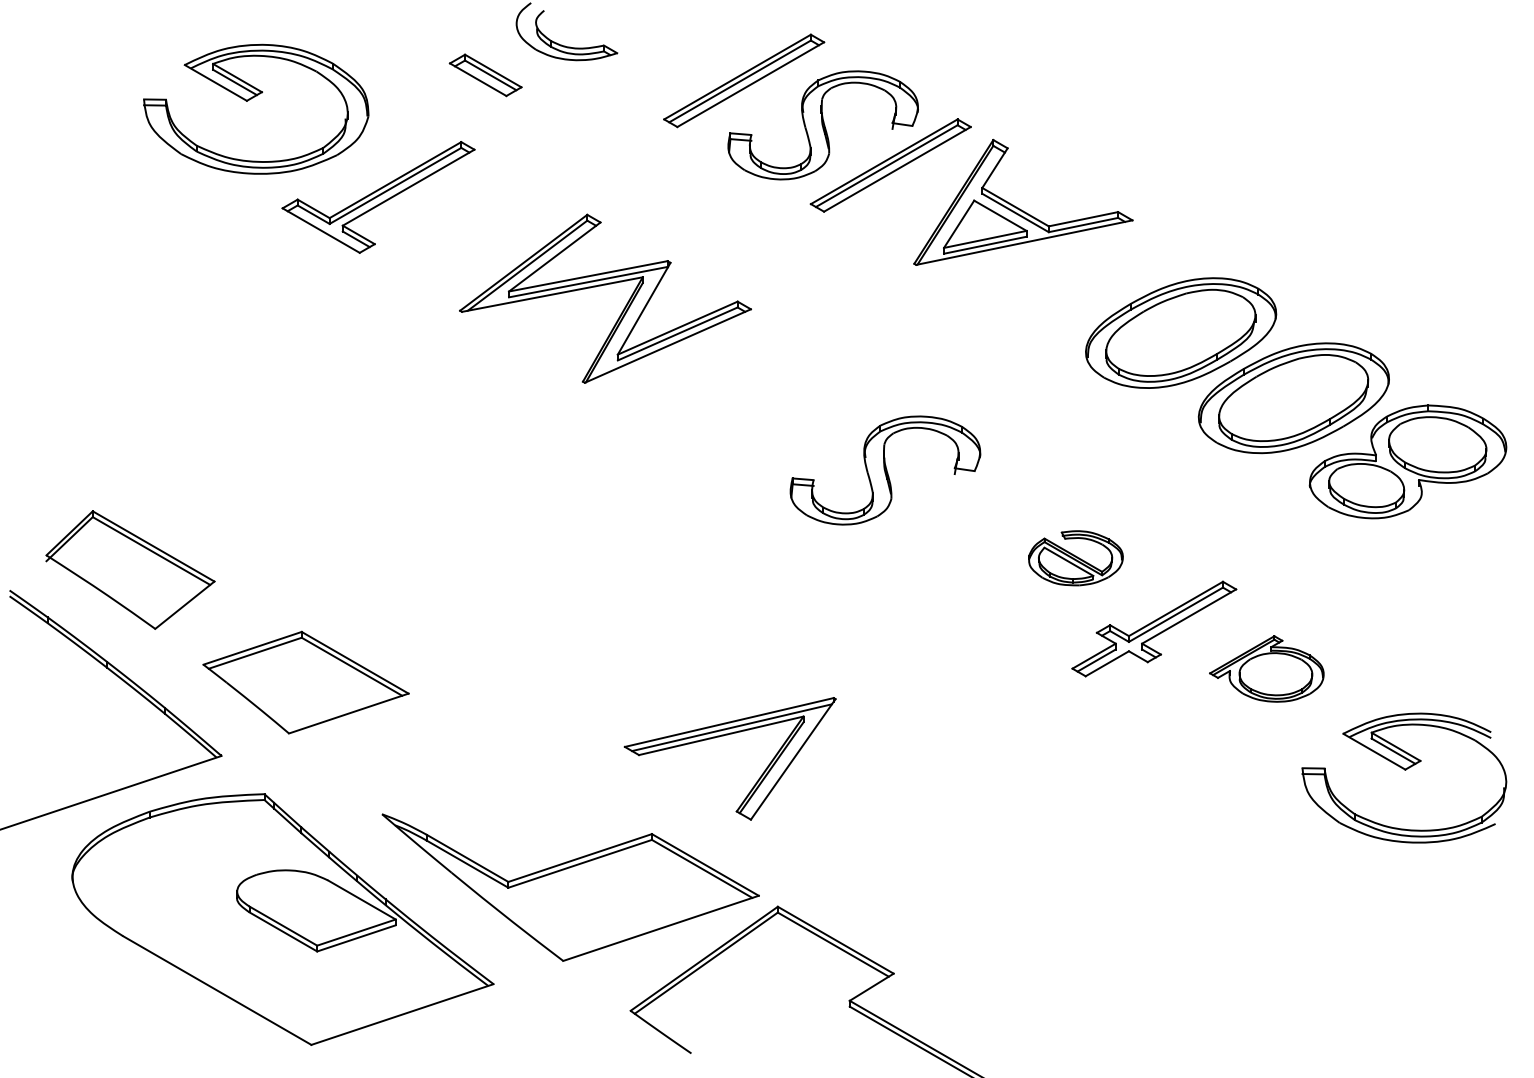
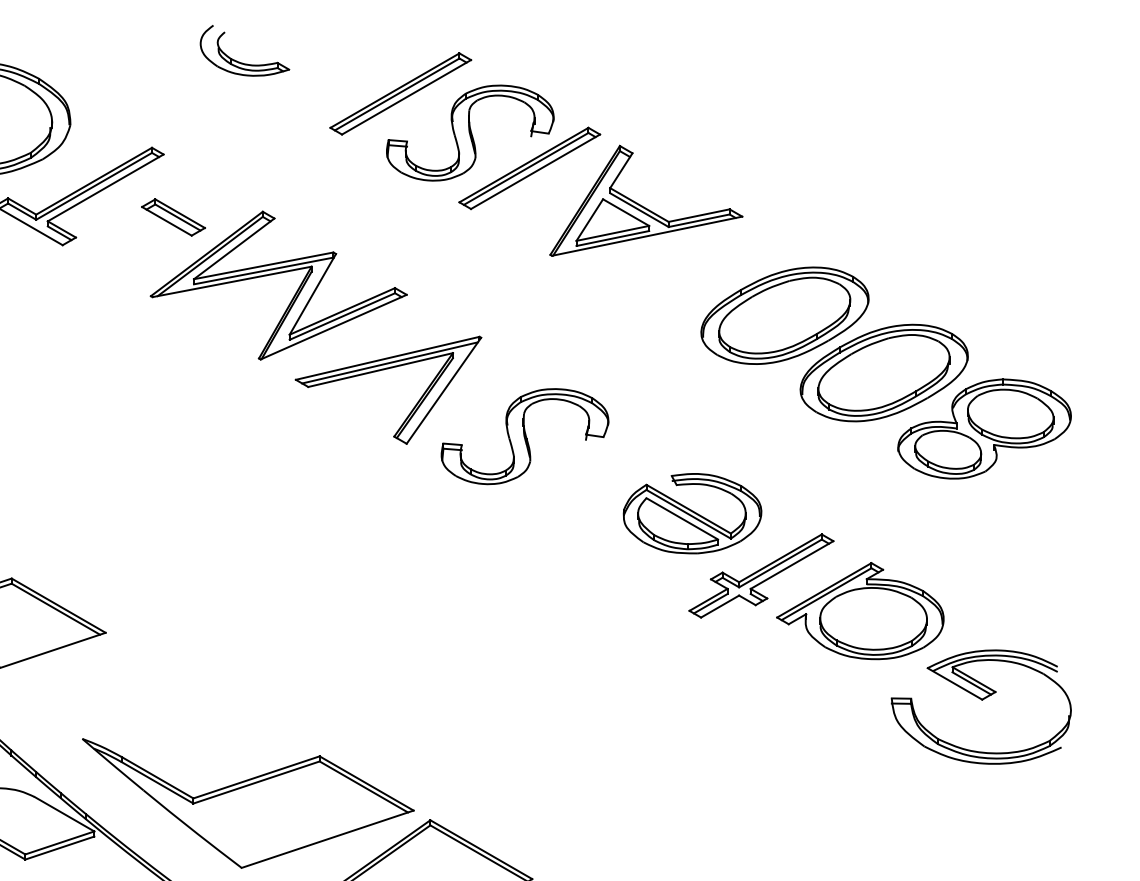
part: (485, 75) -> (173, 217), moved
part: (1075, 558) -> (692, 513), size x1.67
part: (1266, 668) -> (860, 610), size x1.67
part: (723, 736) -> (382, 370), moved

